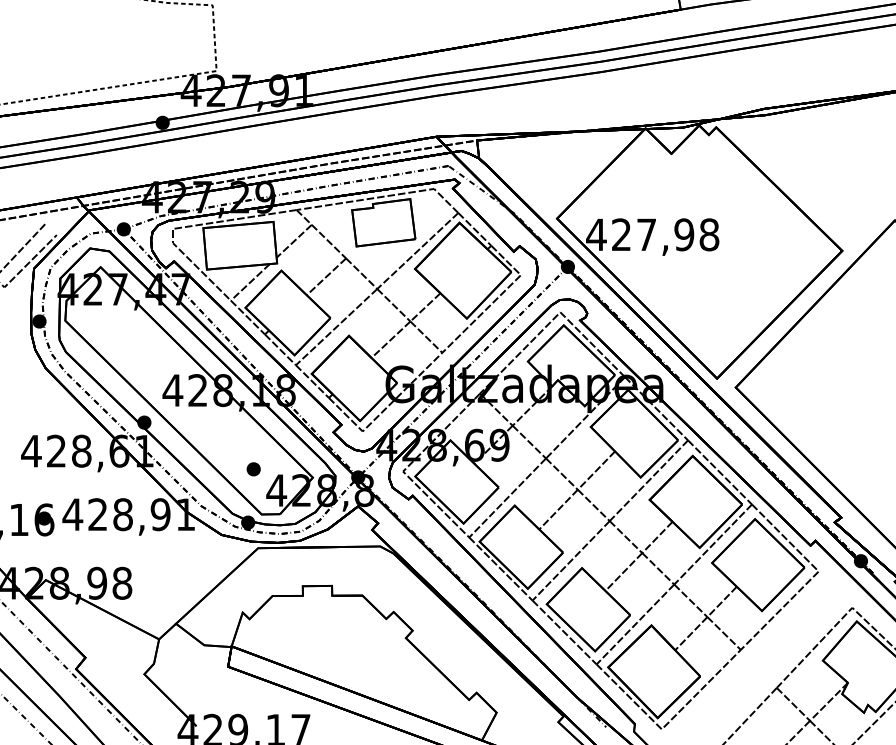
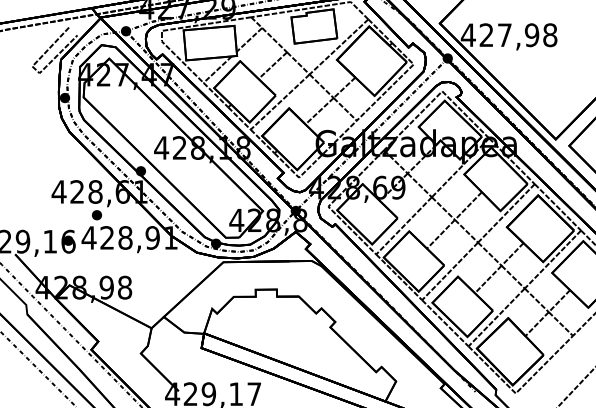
part: (253, 469) -> (96, 215), moved

